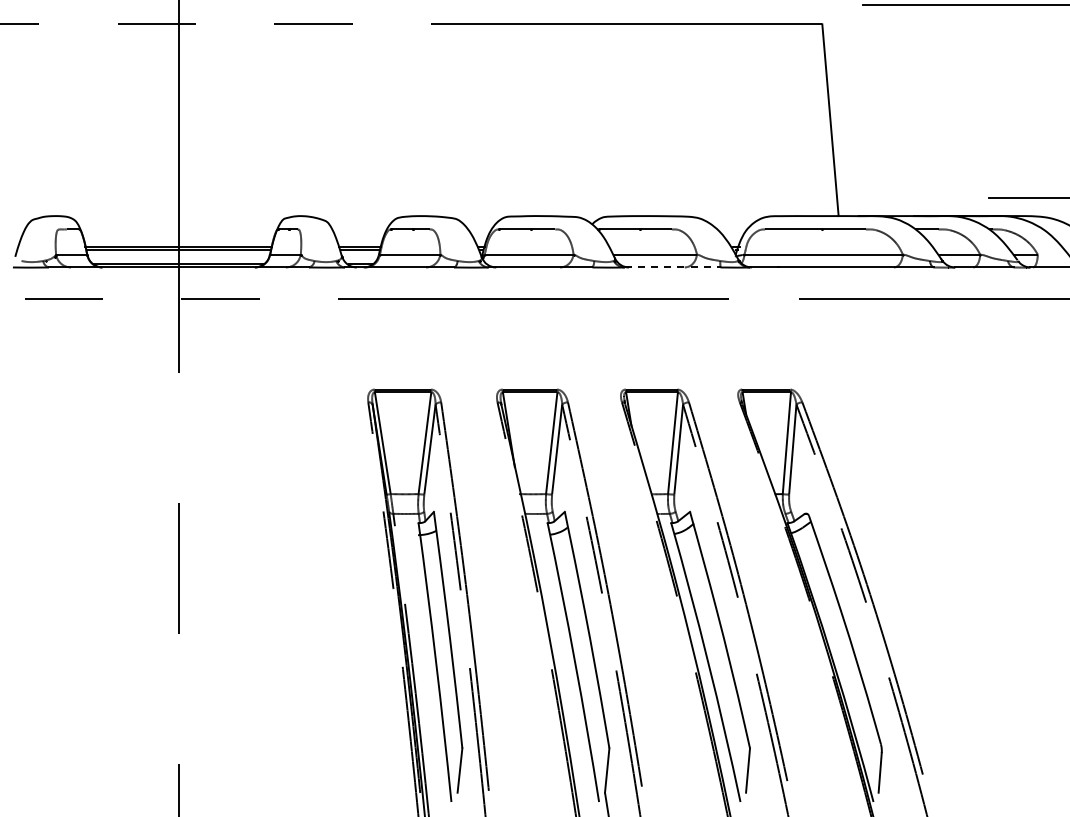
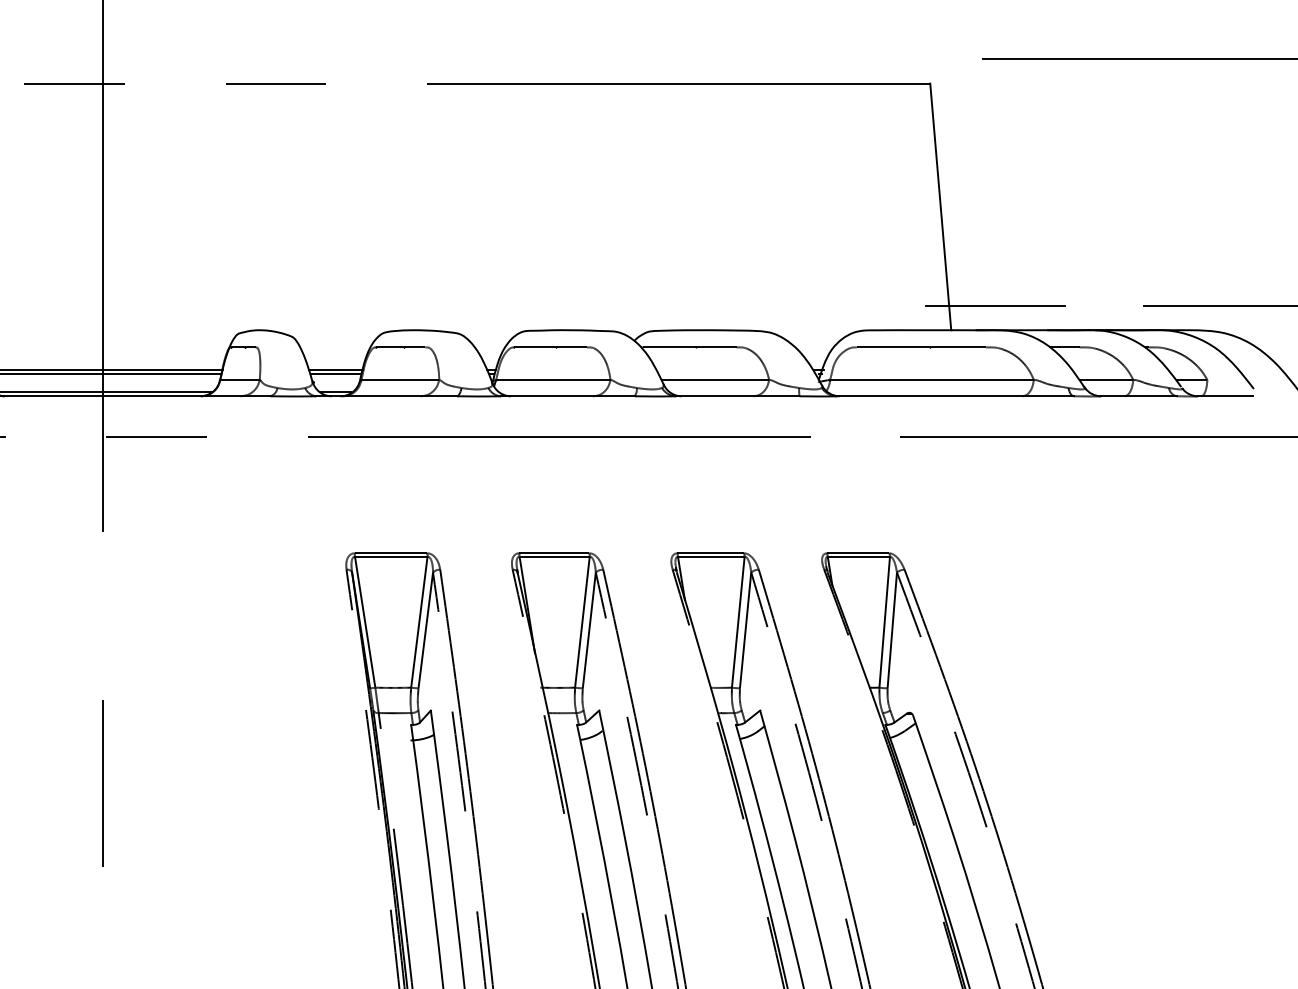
line: (873, 197) -> (996, 306), added
line: (672, 267) -> (737, 396), dashed -> solid

